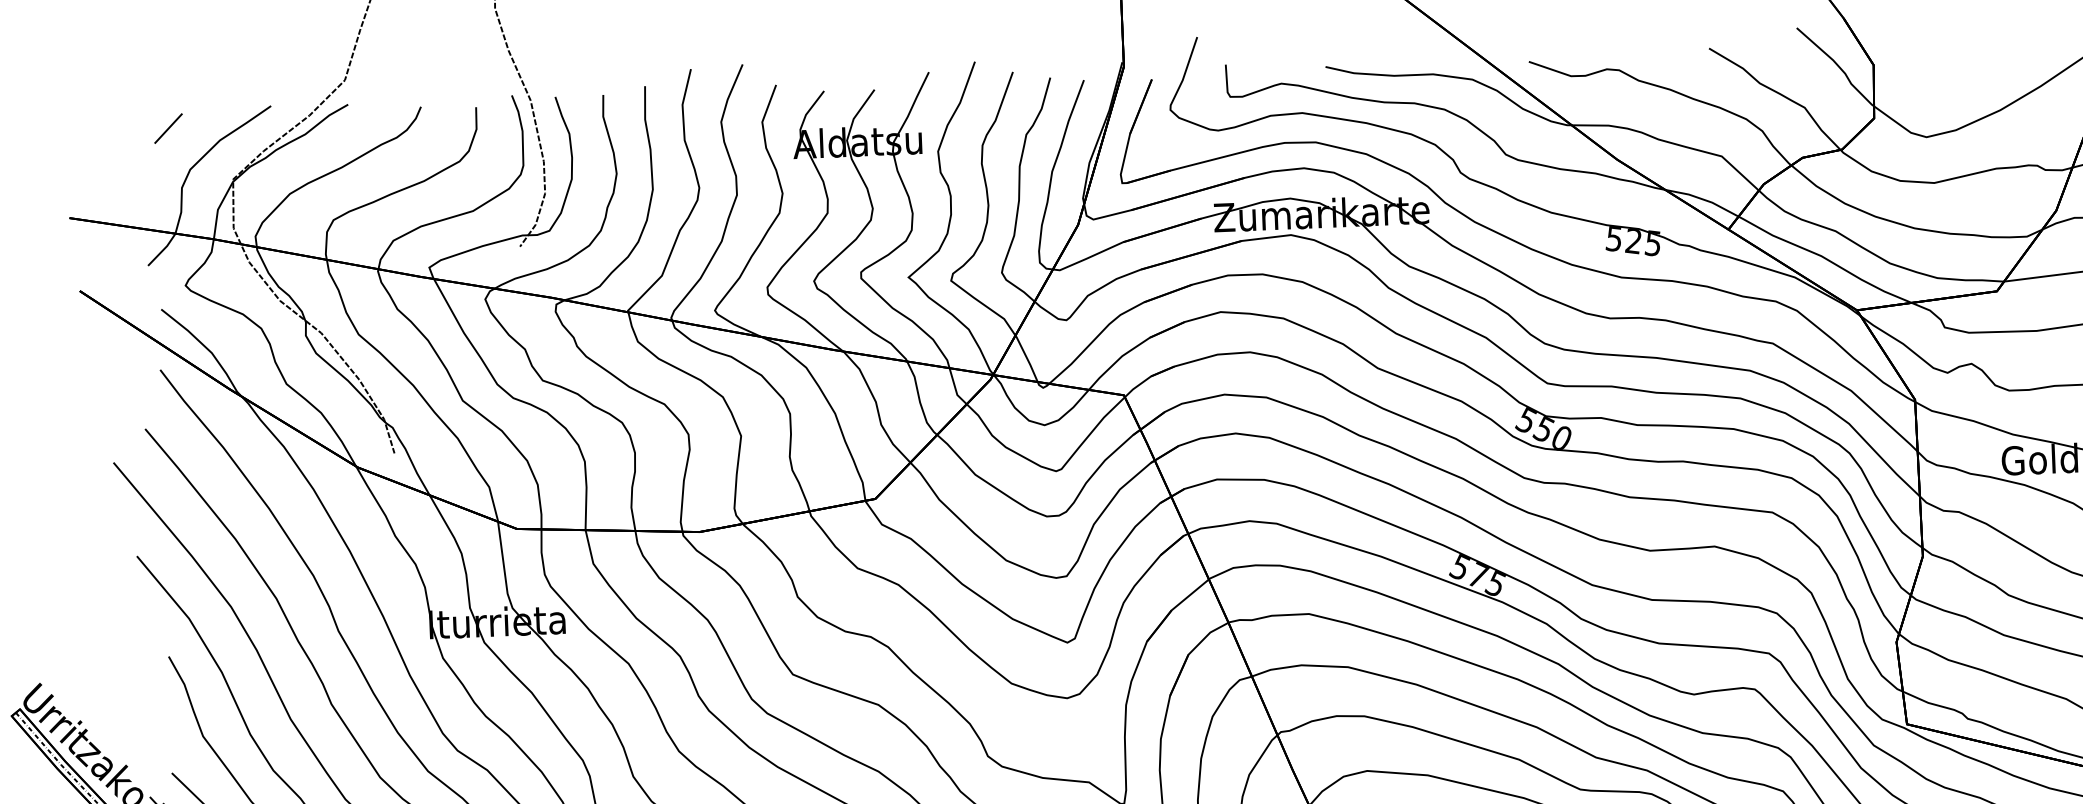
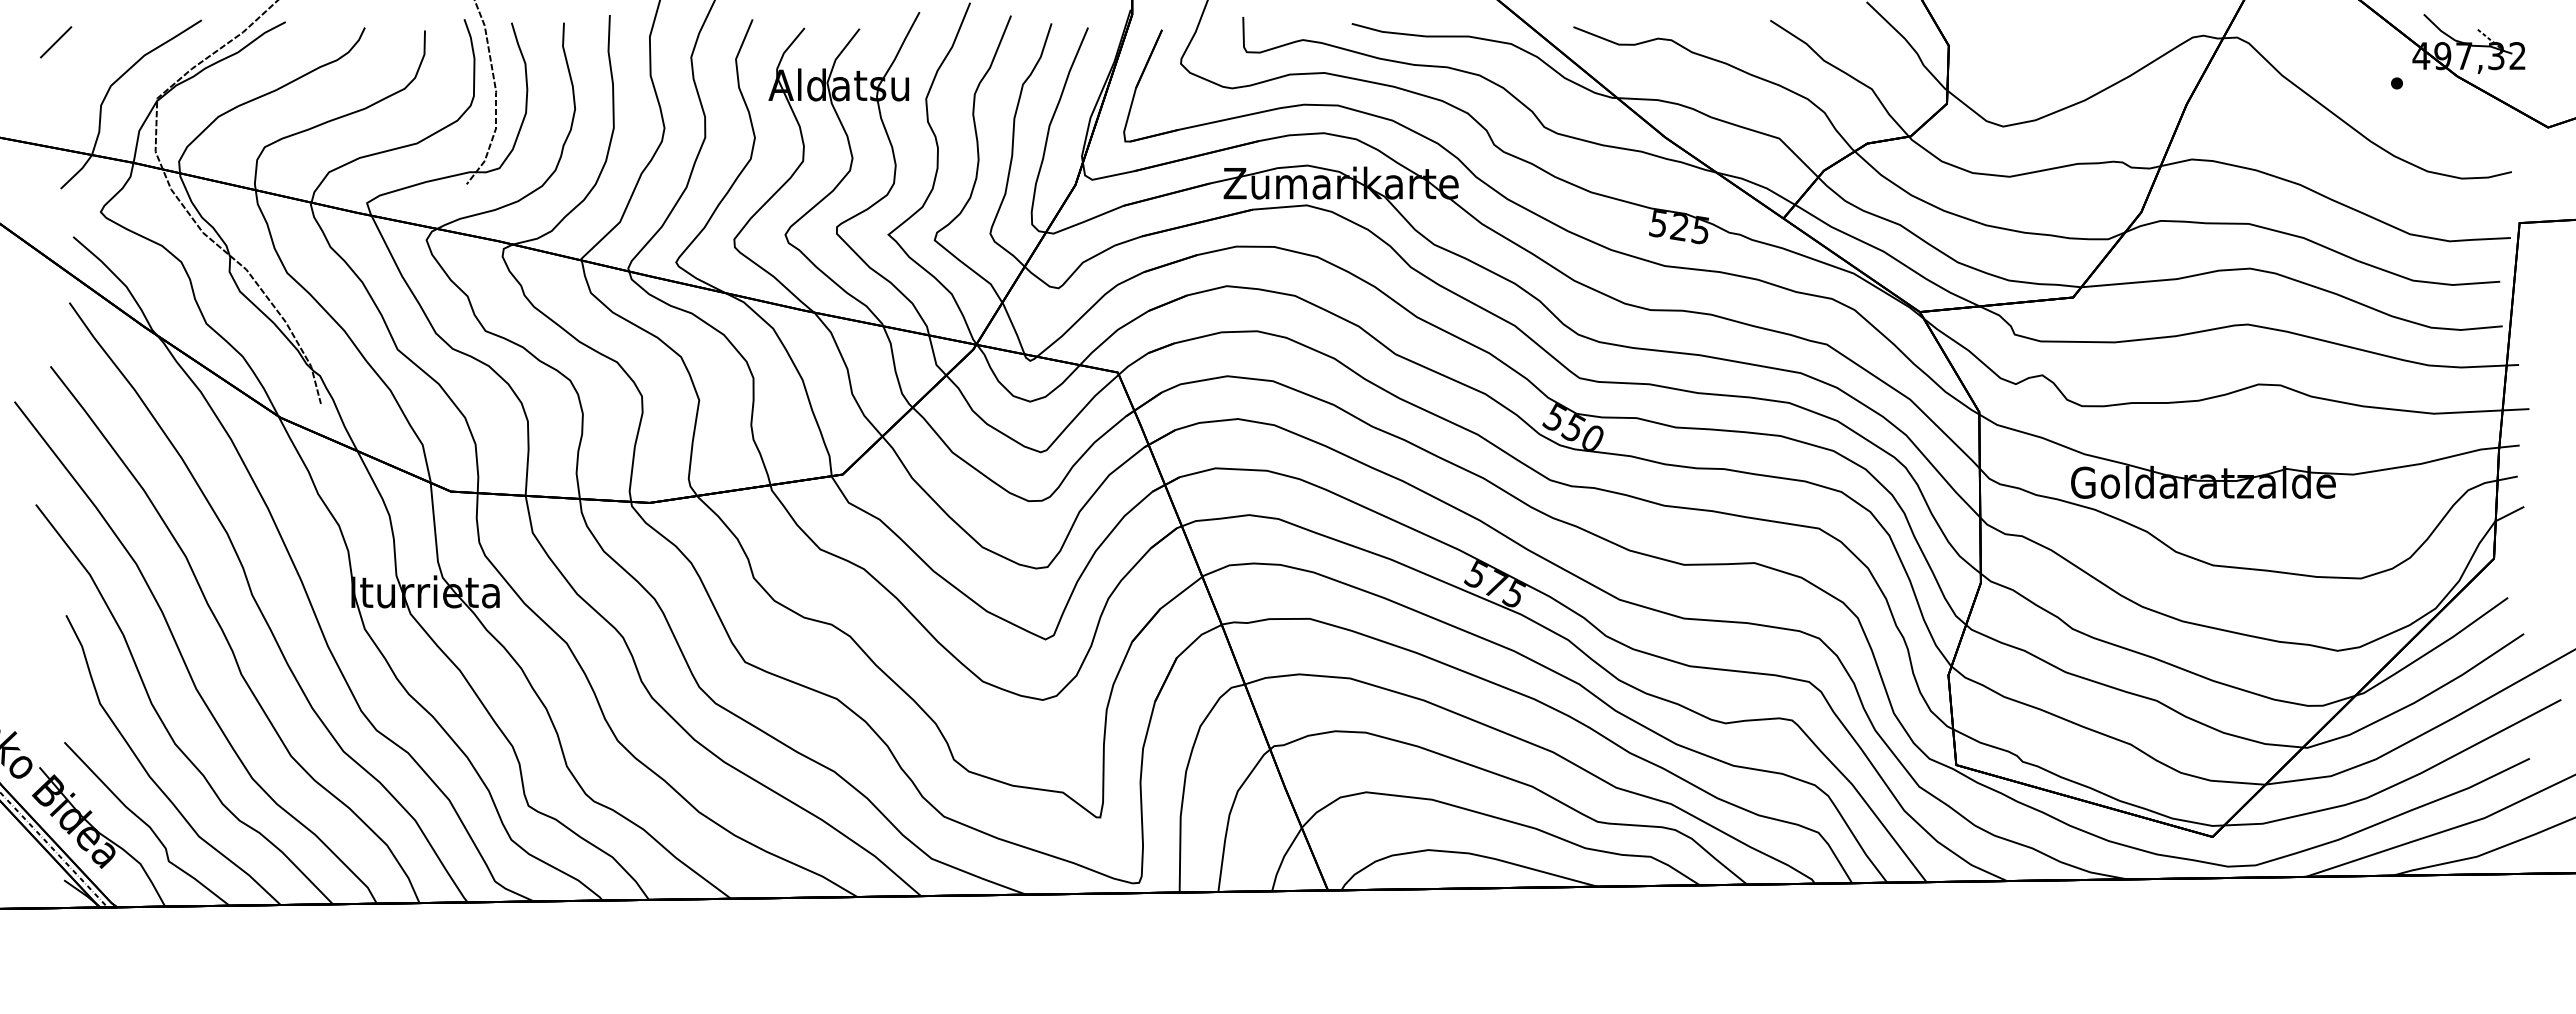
line: (168, 128) -> (55, 42), moved

